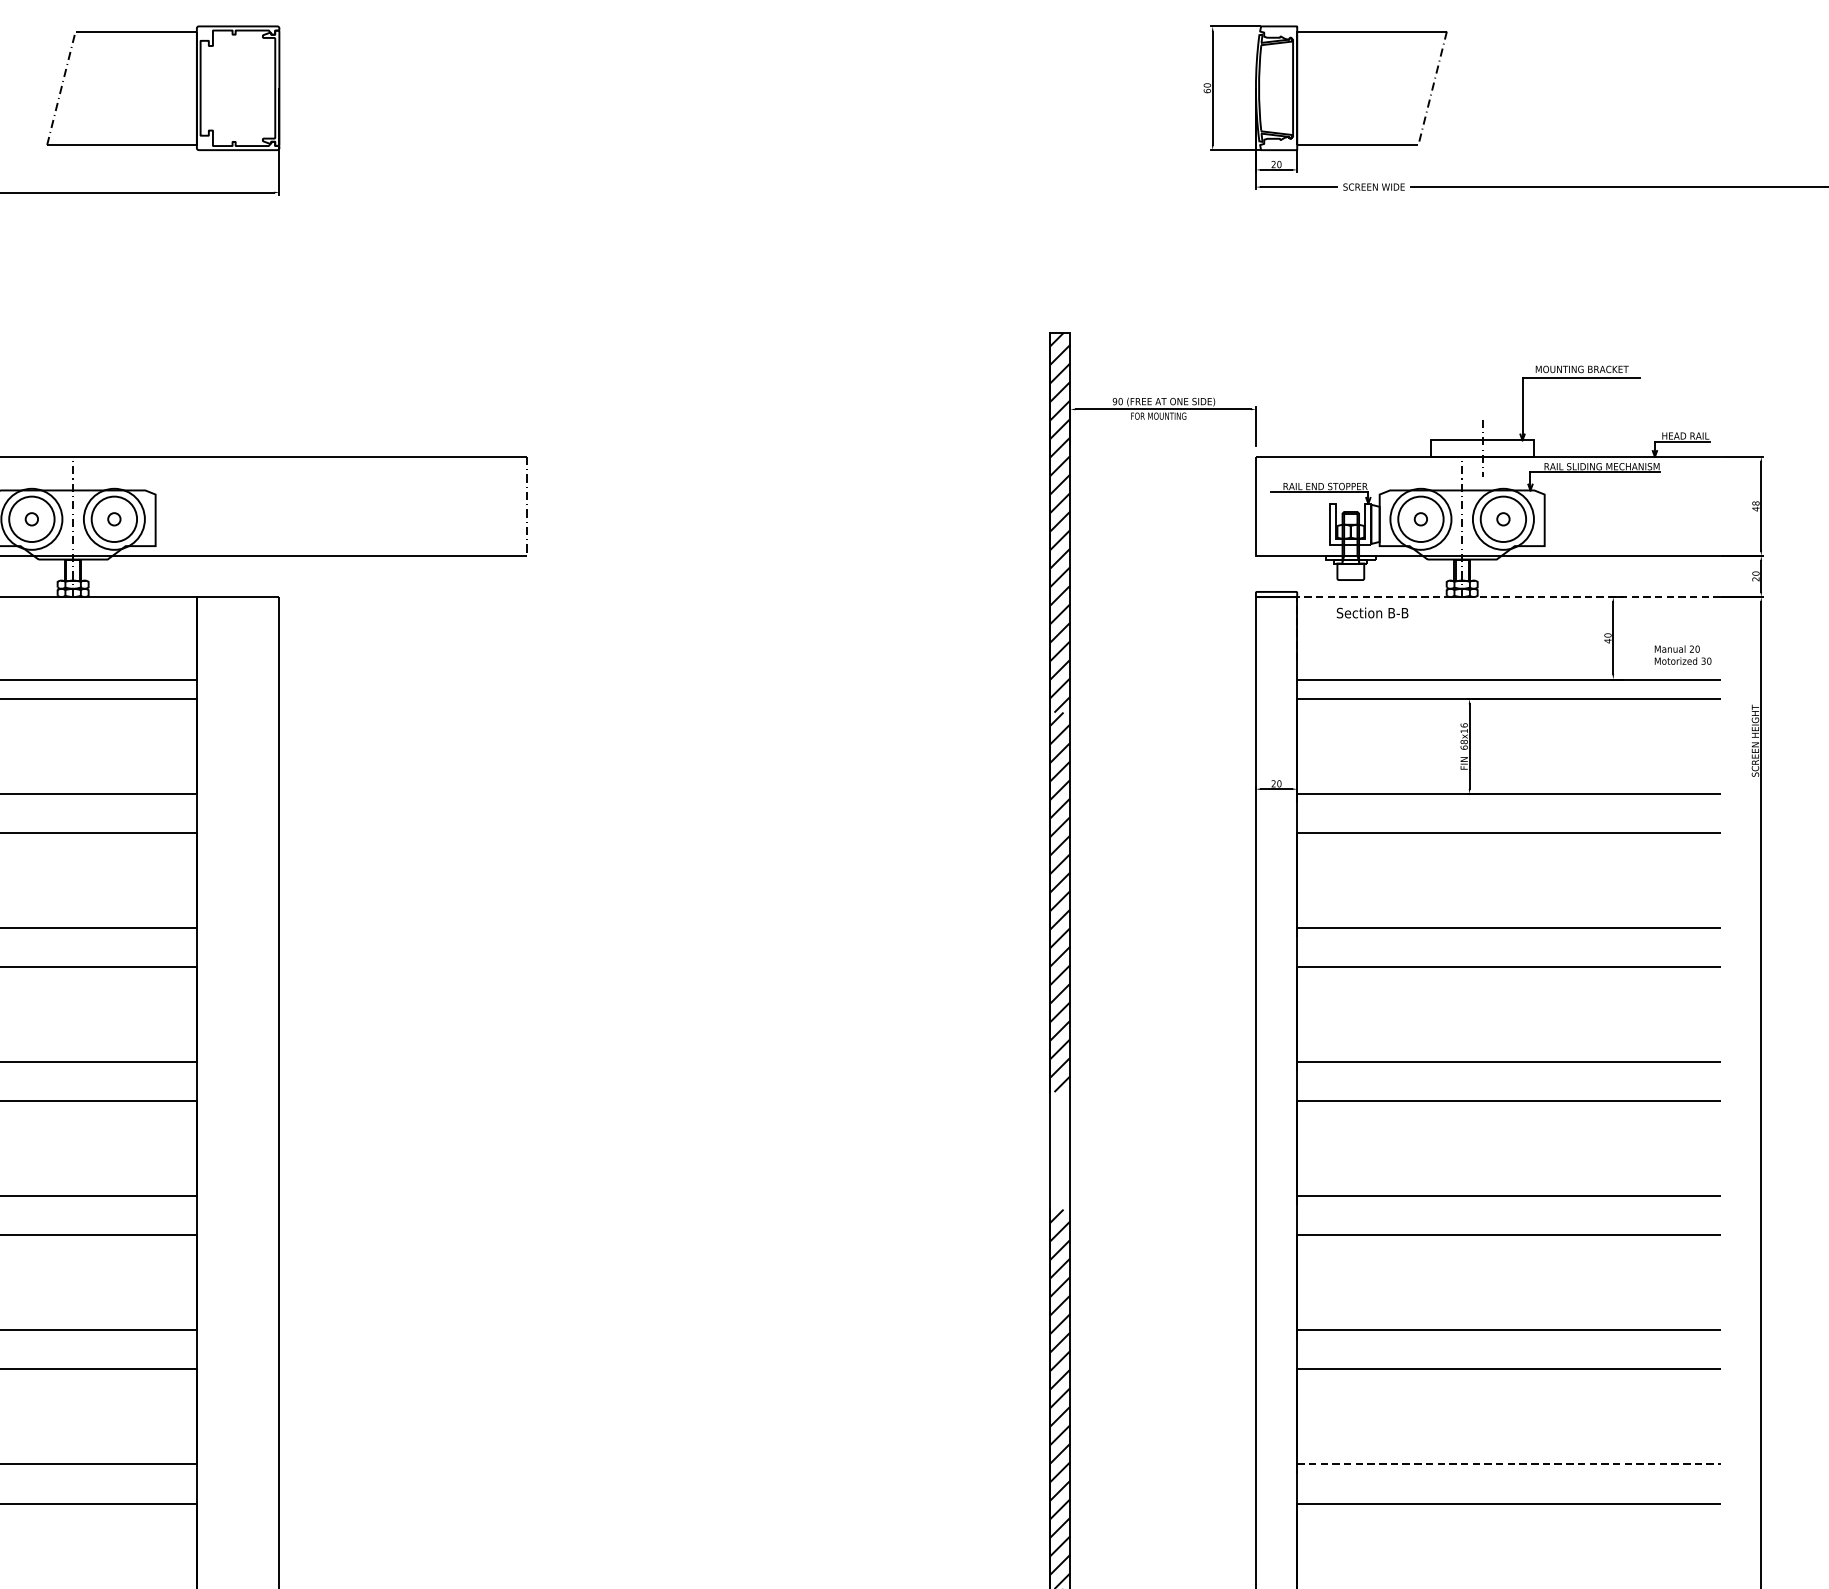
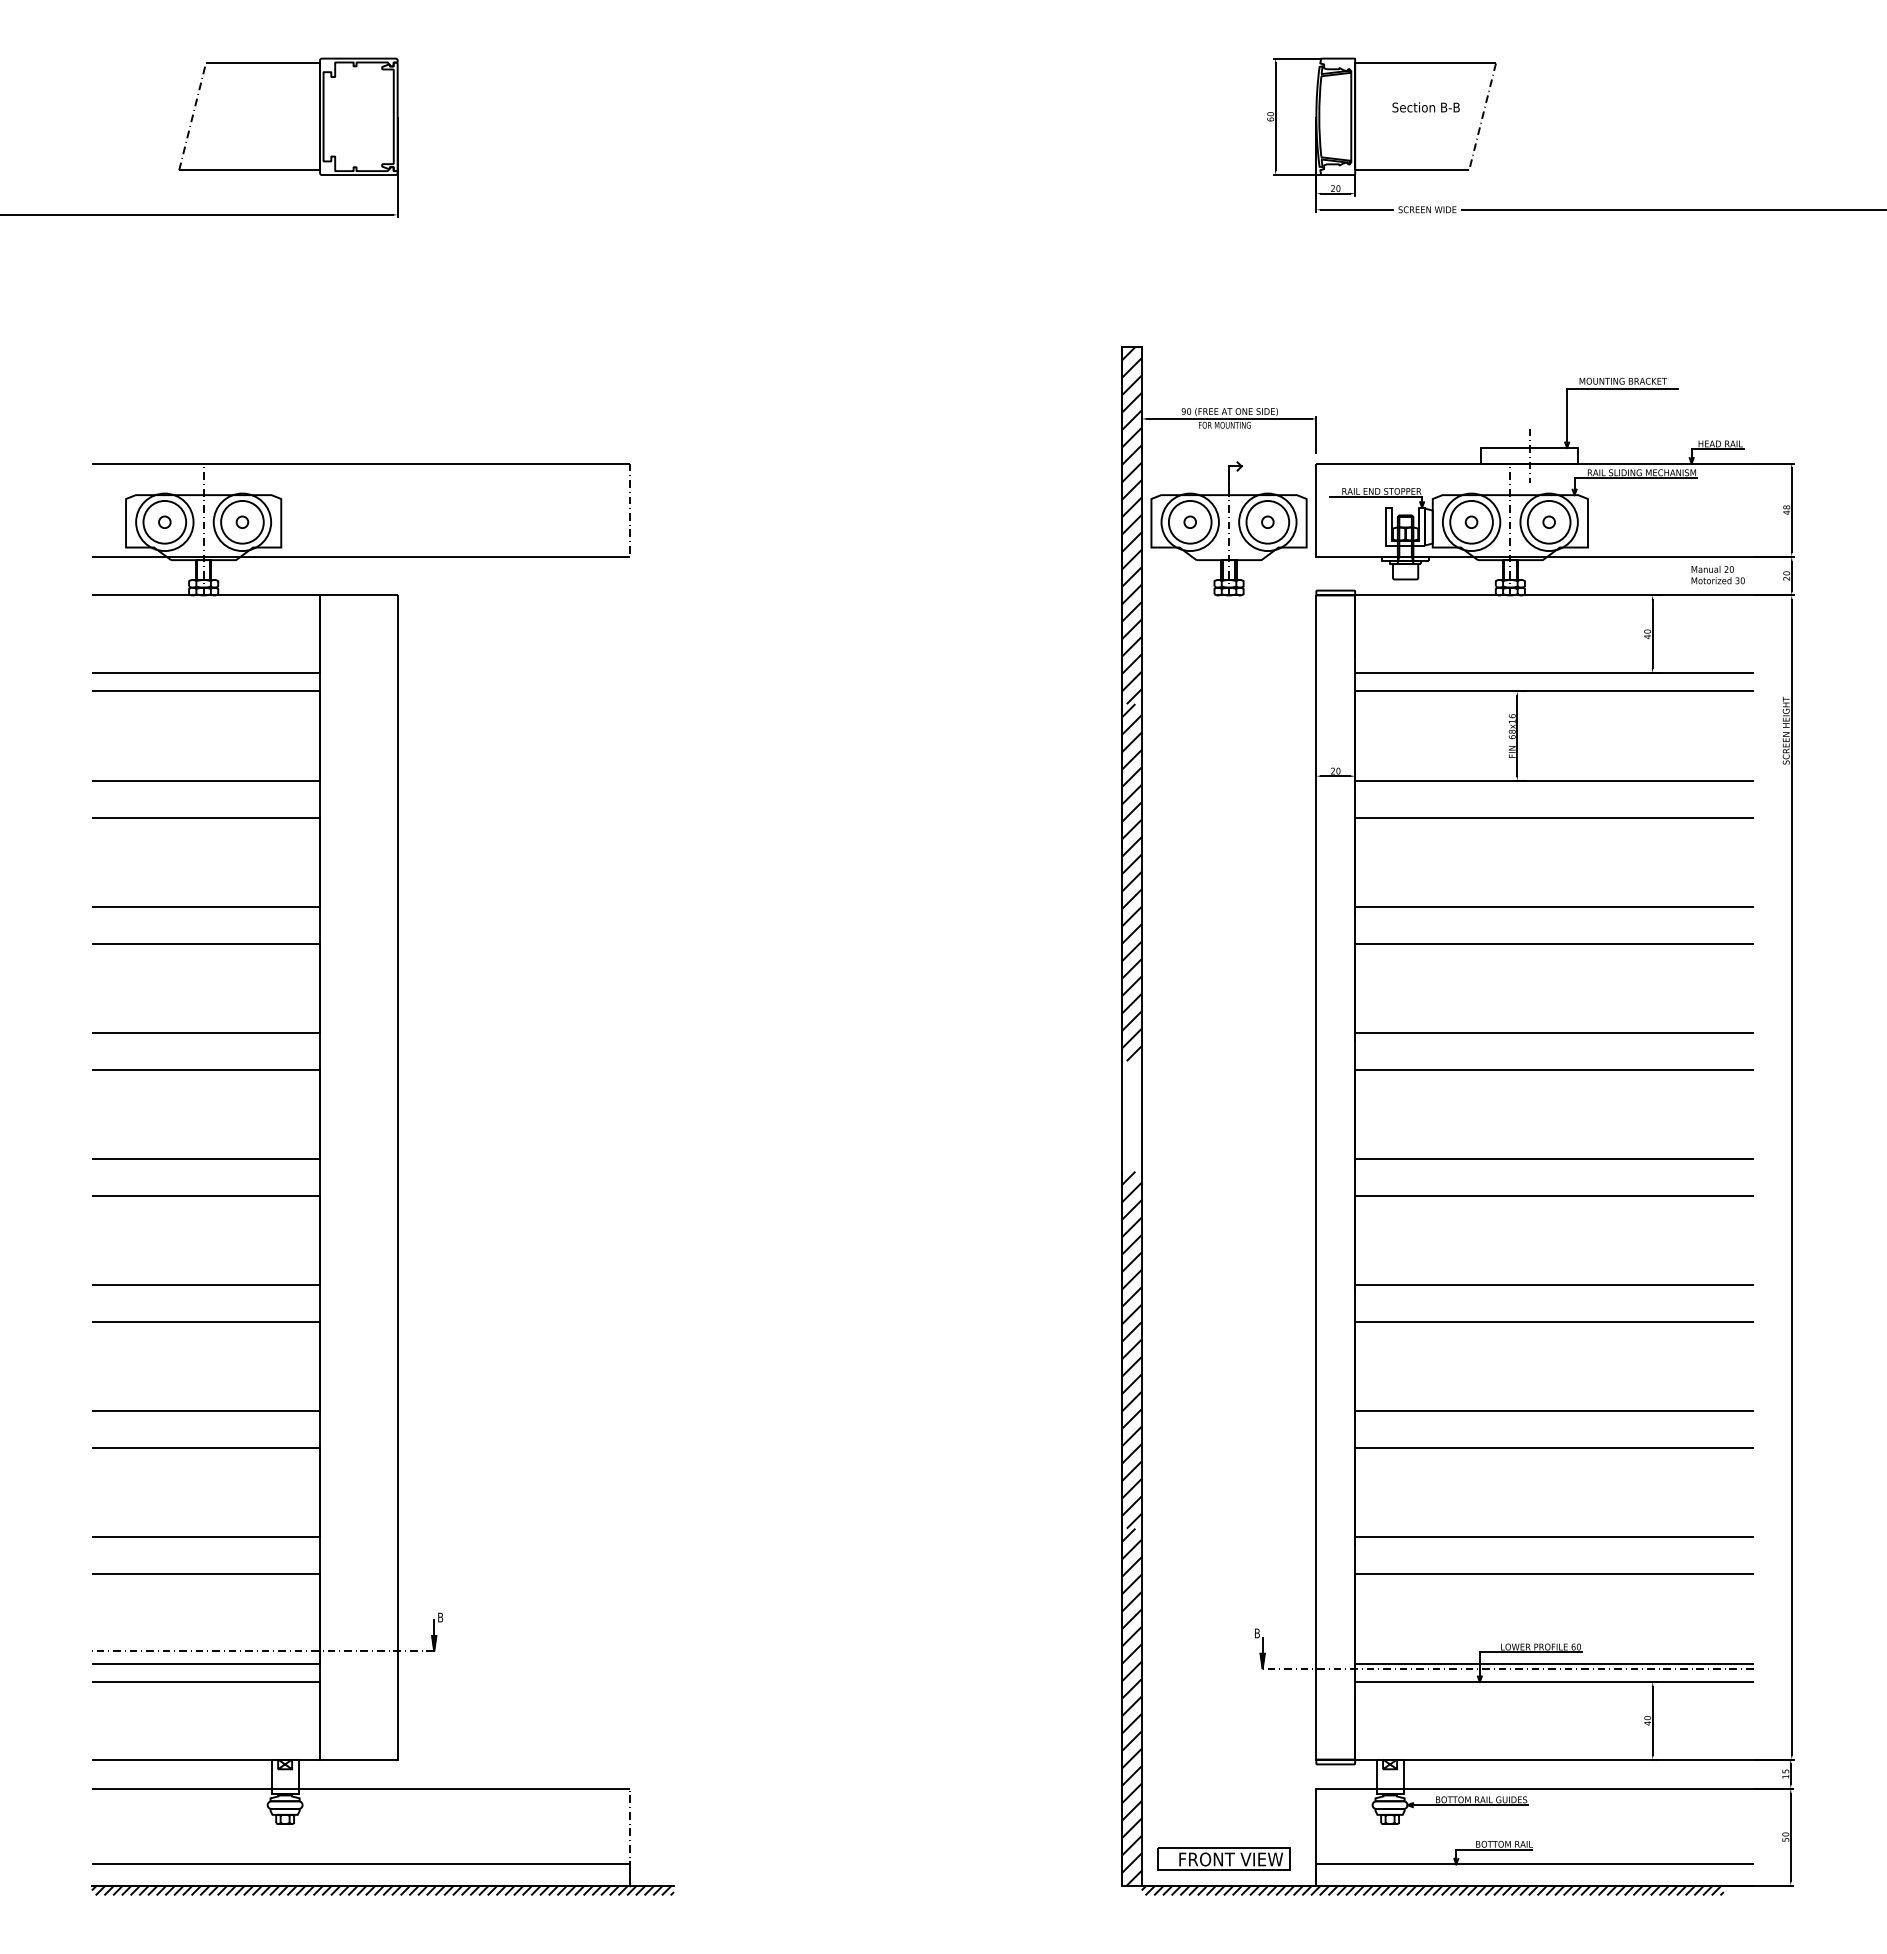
part: (1162, 525) -> (1228, 528), added
line: (1474, 597) -> (1521, 595), dashed -> solid
text: (1371, 613) -> (1425, 107), moved
text: (1682, 655) -> (1717, 575), moved
line: (1509, 1464) -> (1554, 1411), dashed -> solid

